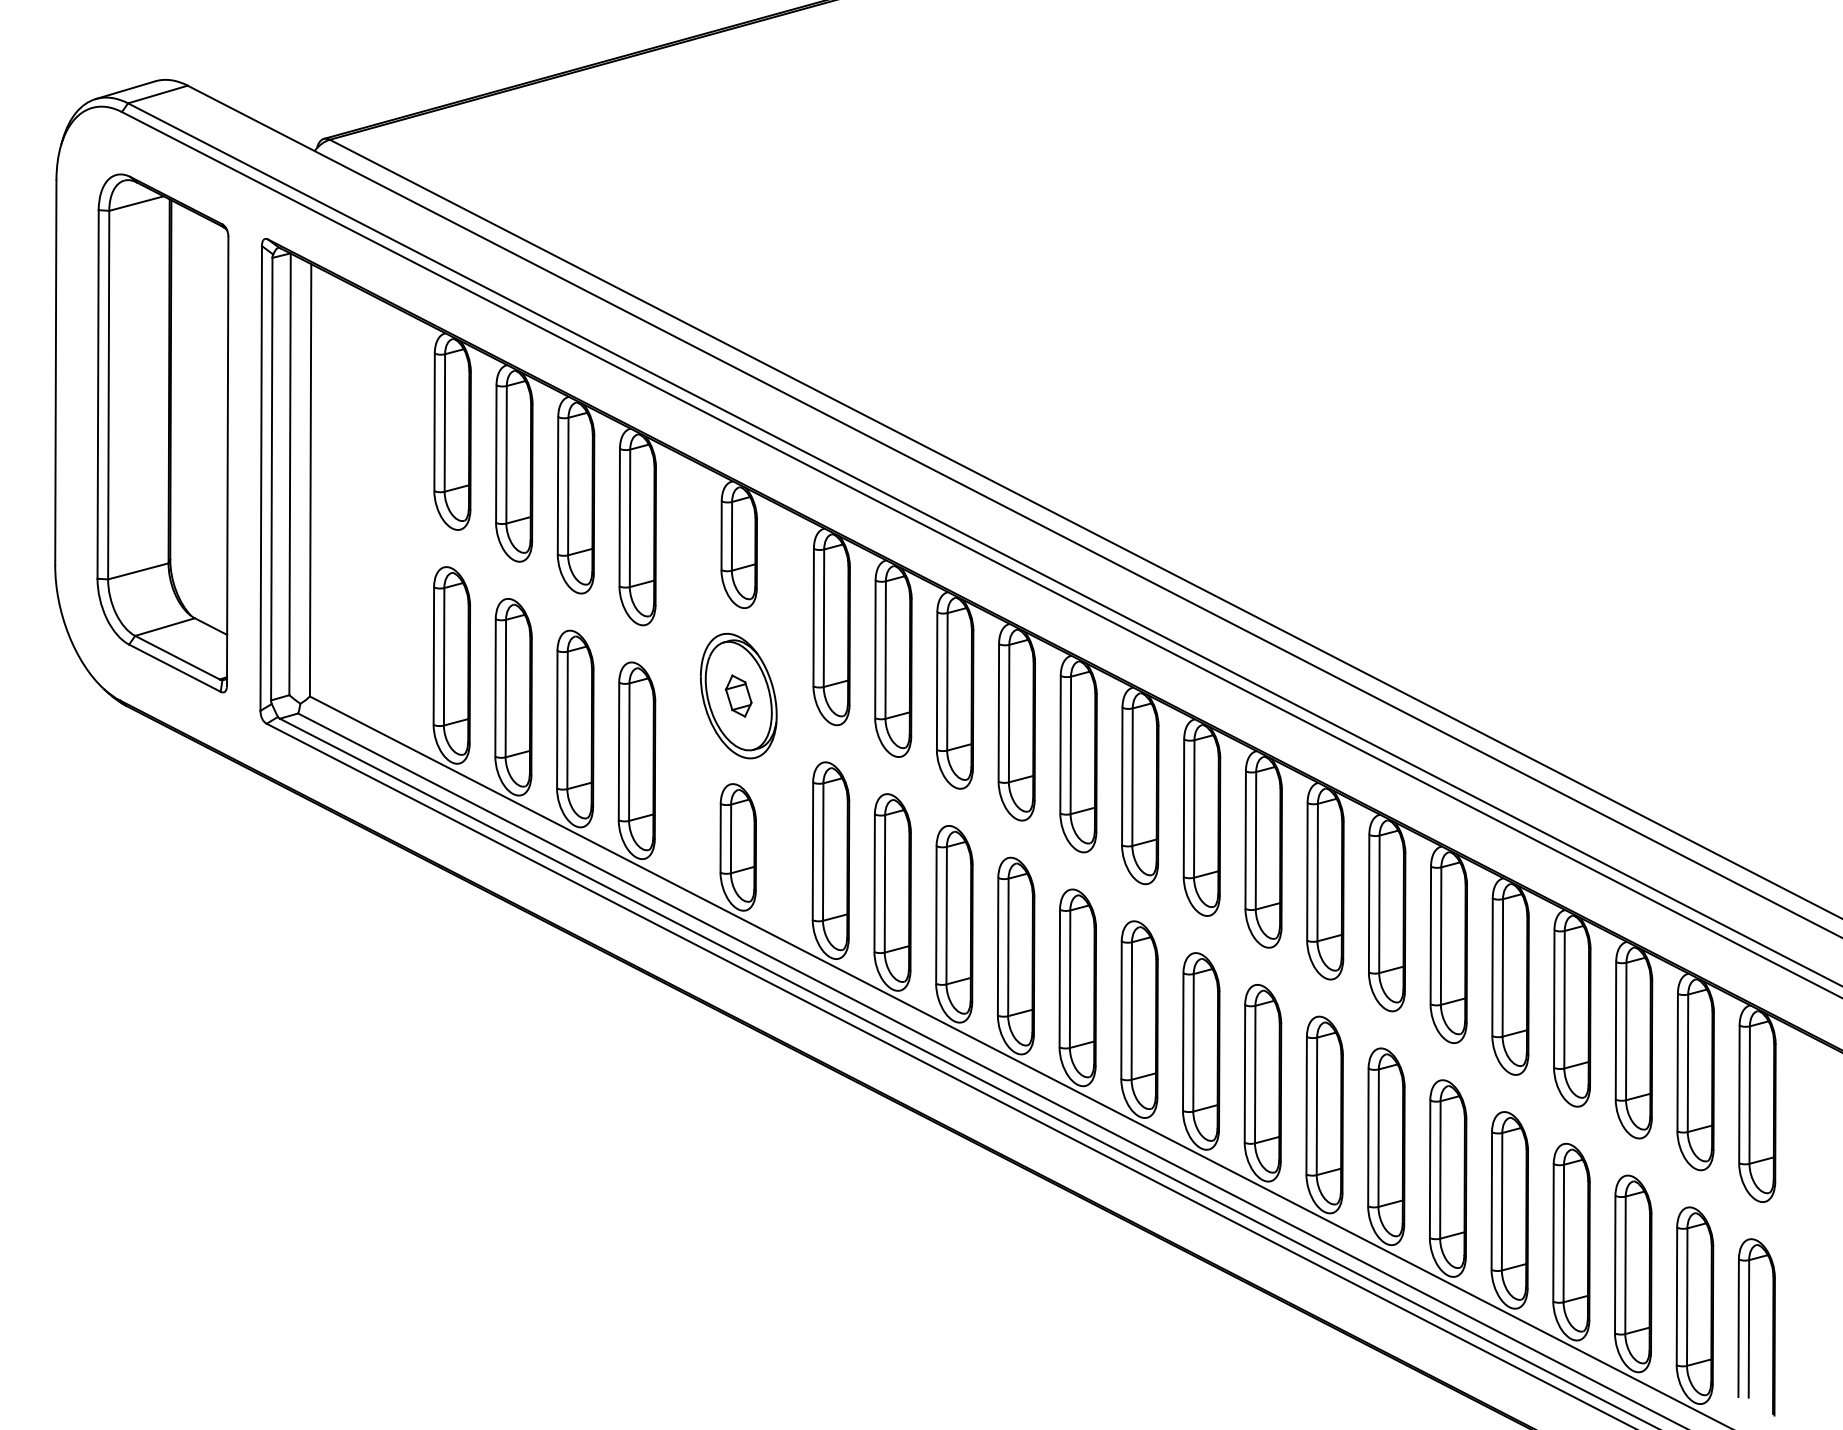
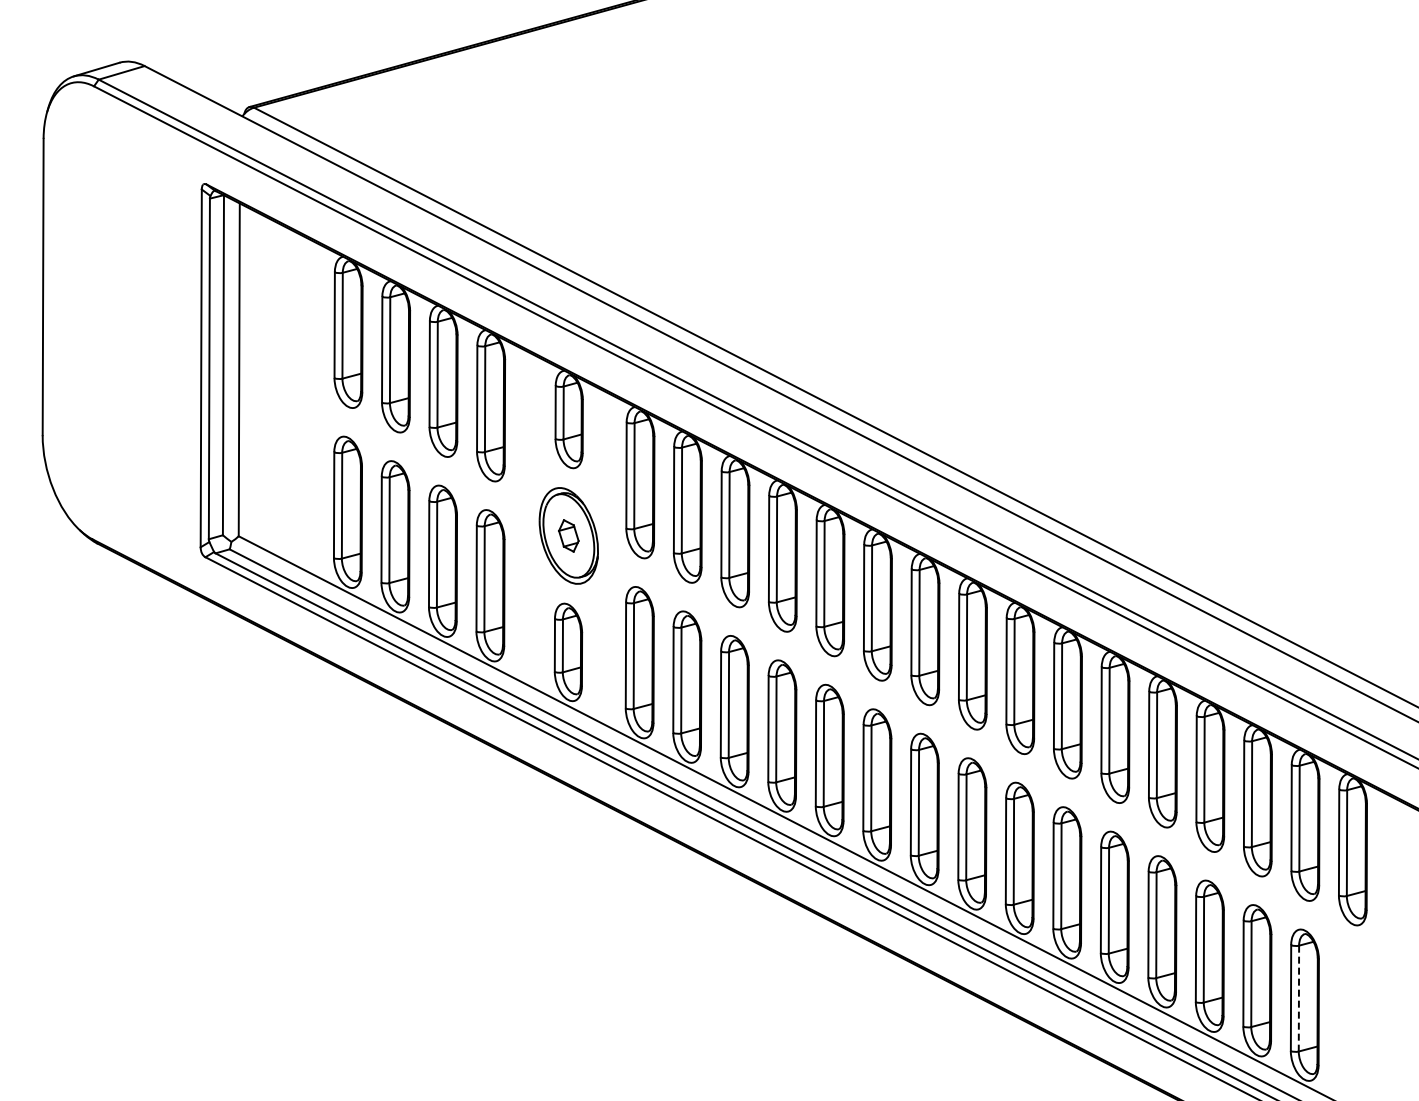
part: (162, 433) -> (125, 333), removed
line: (1686, 1296) -> (1298, 998), solid -> dashed
part: (1756, 1326) -> (1352, 1021), removed

